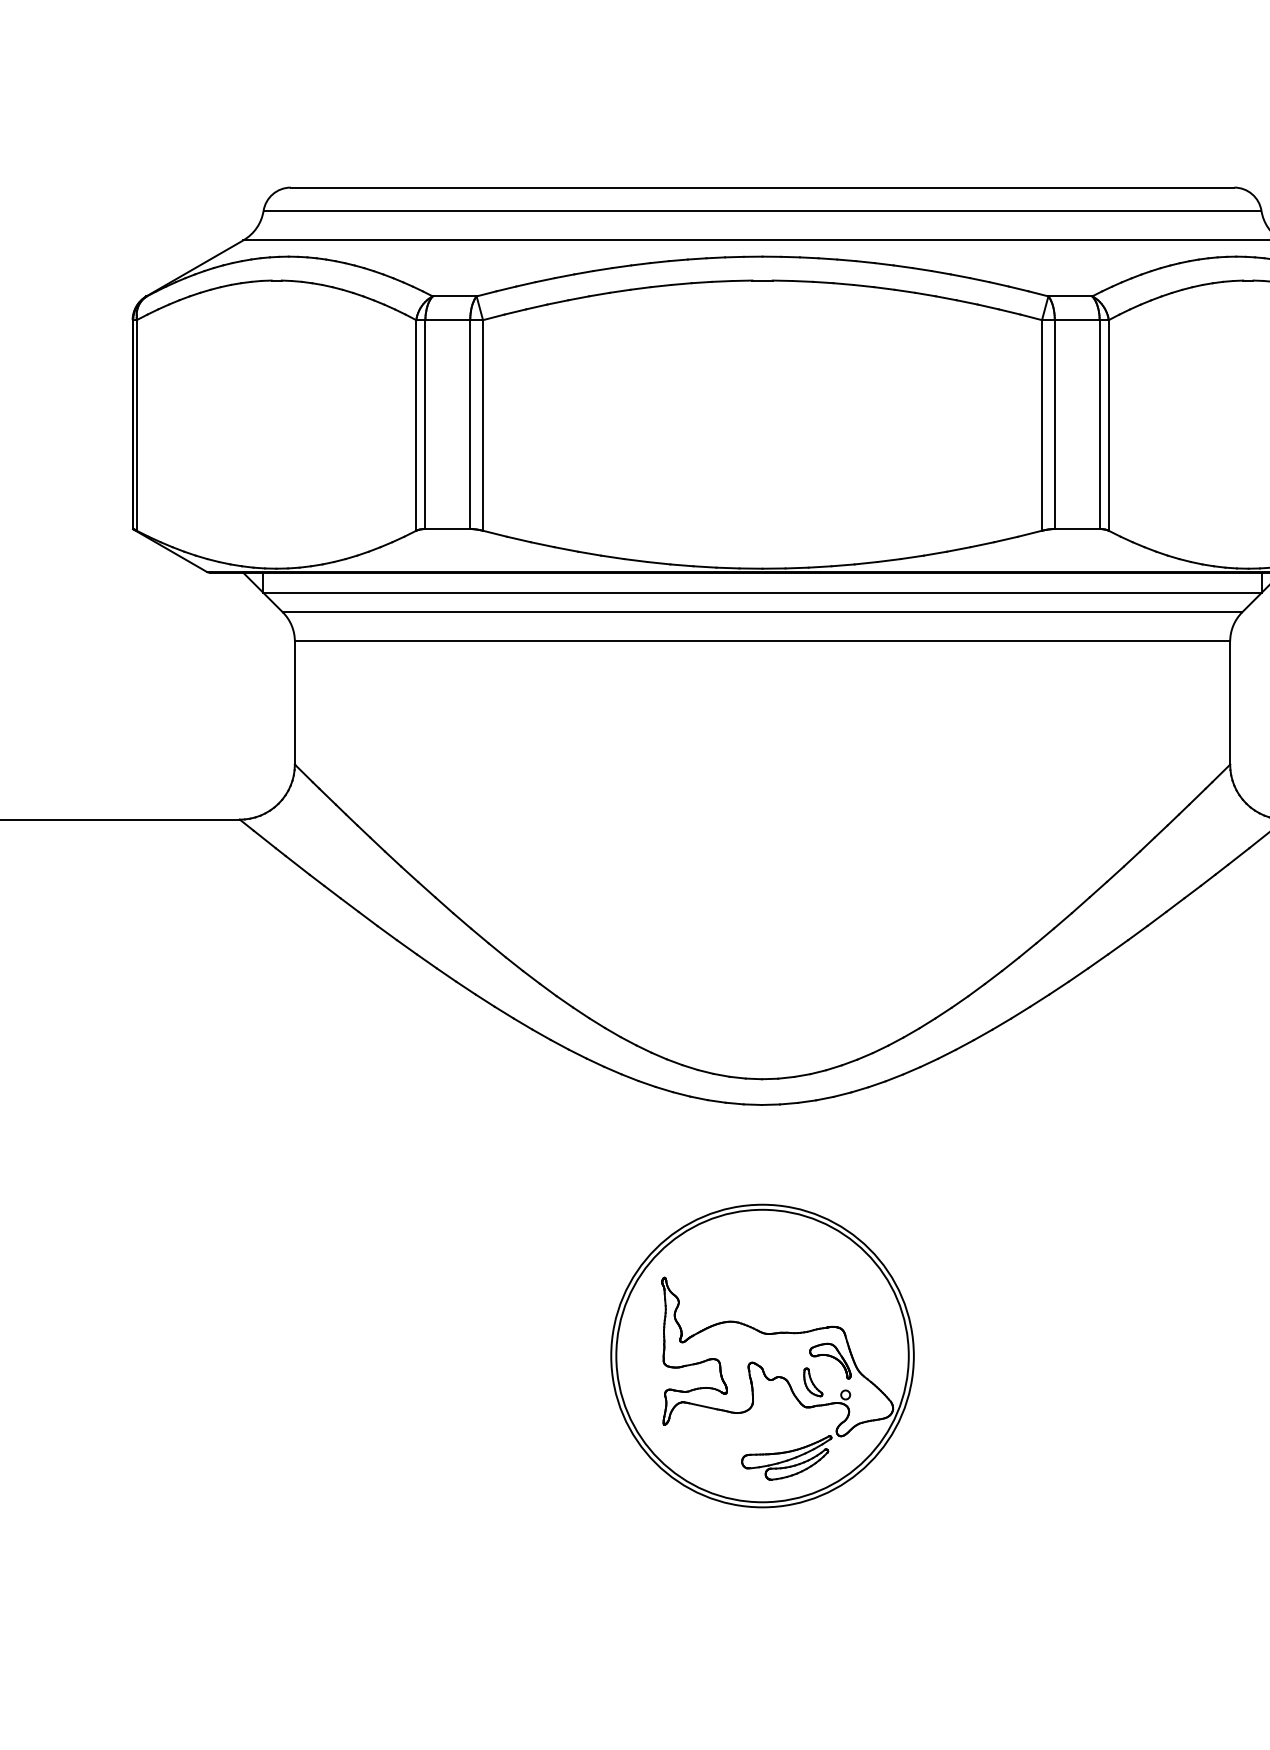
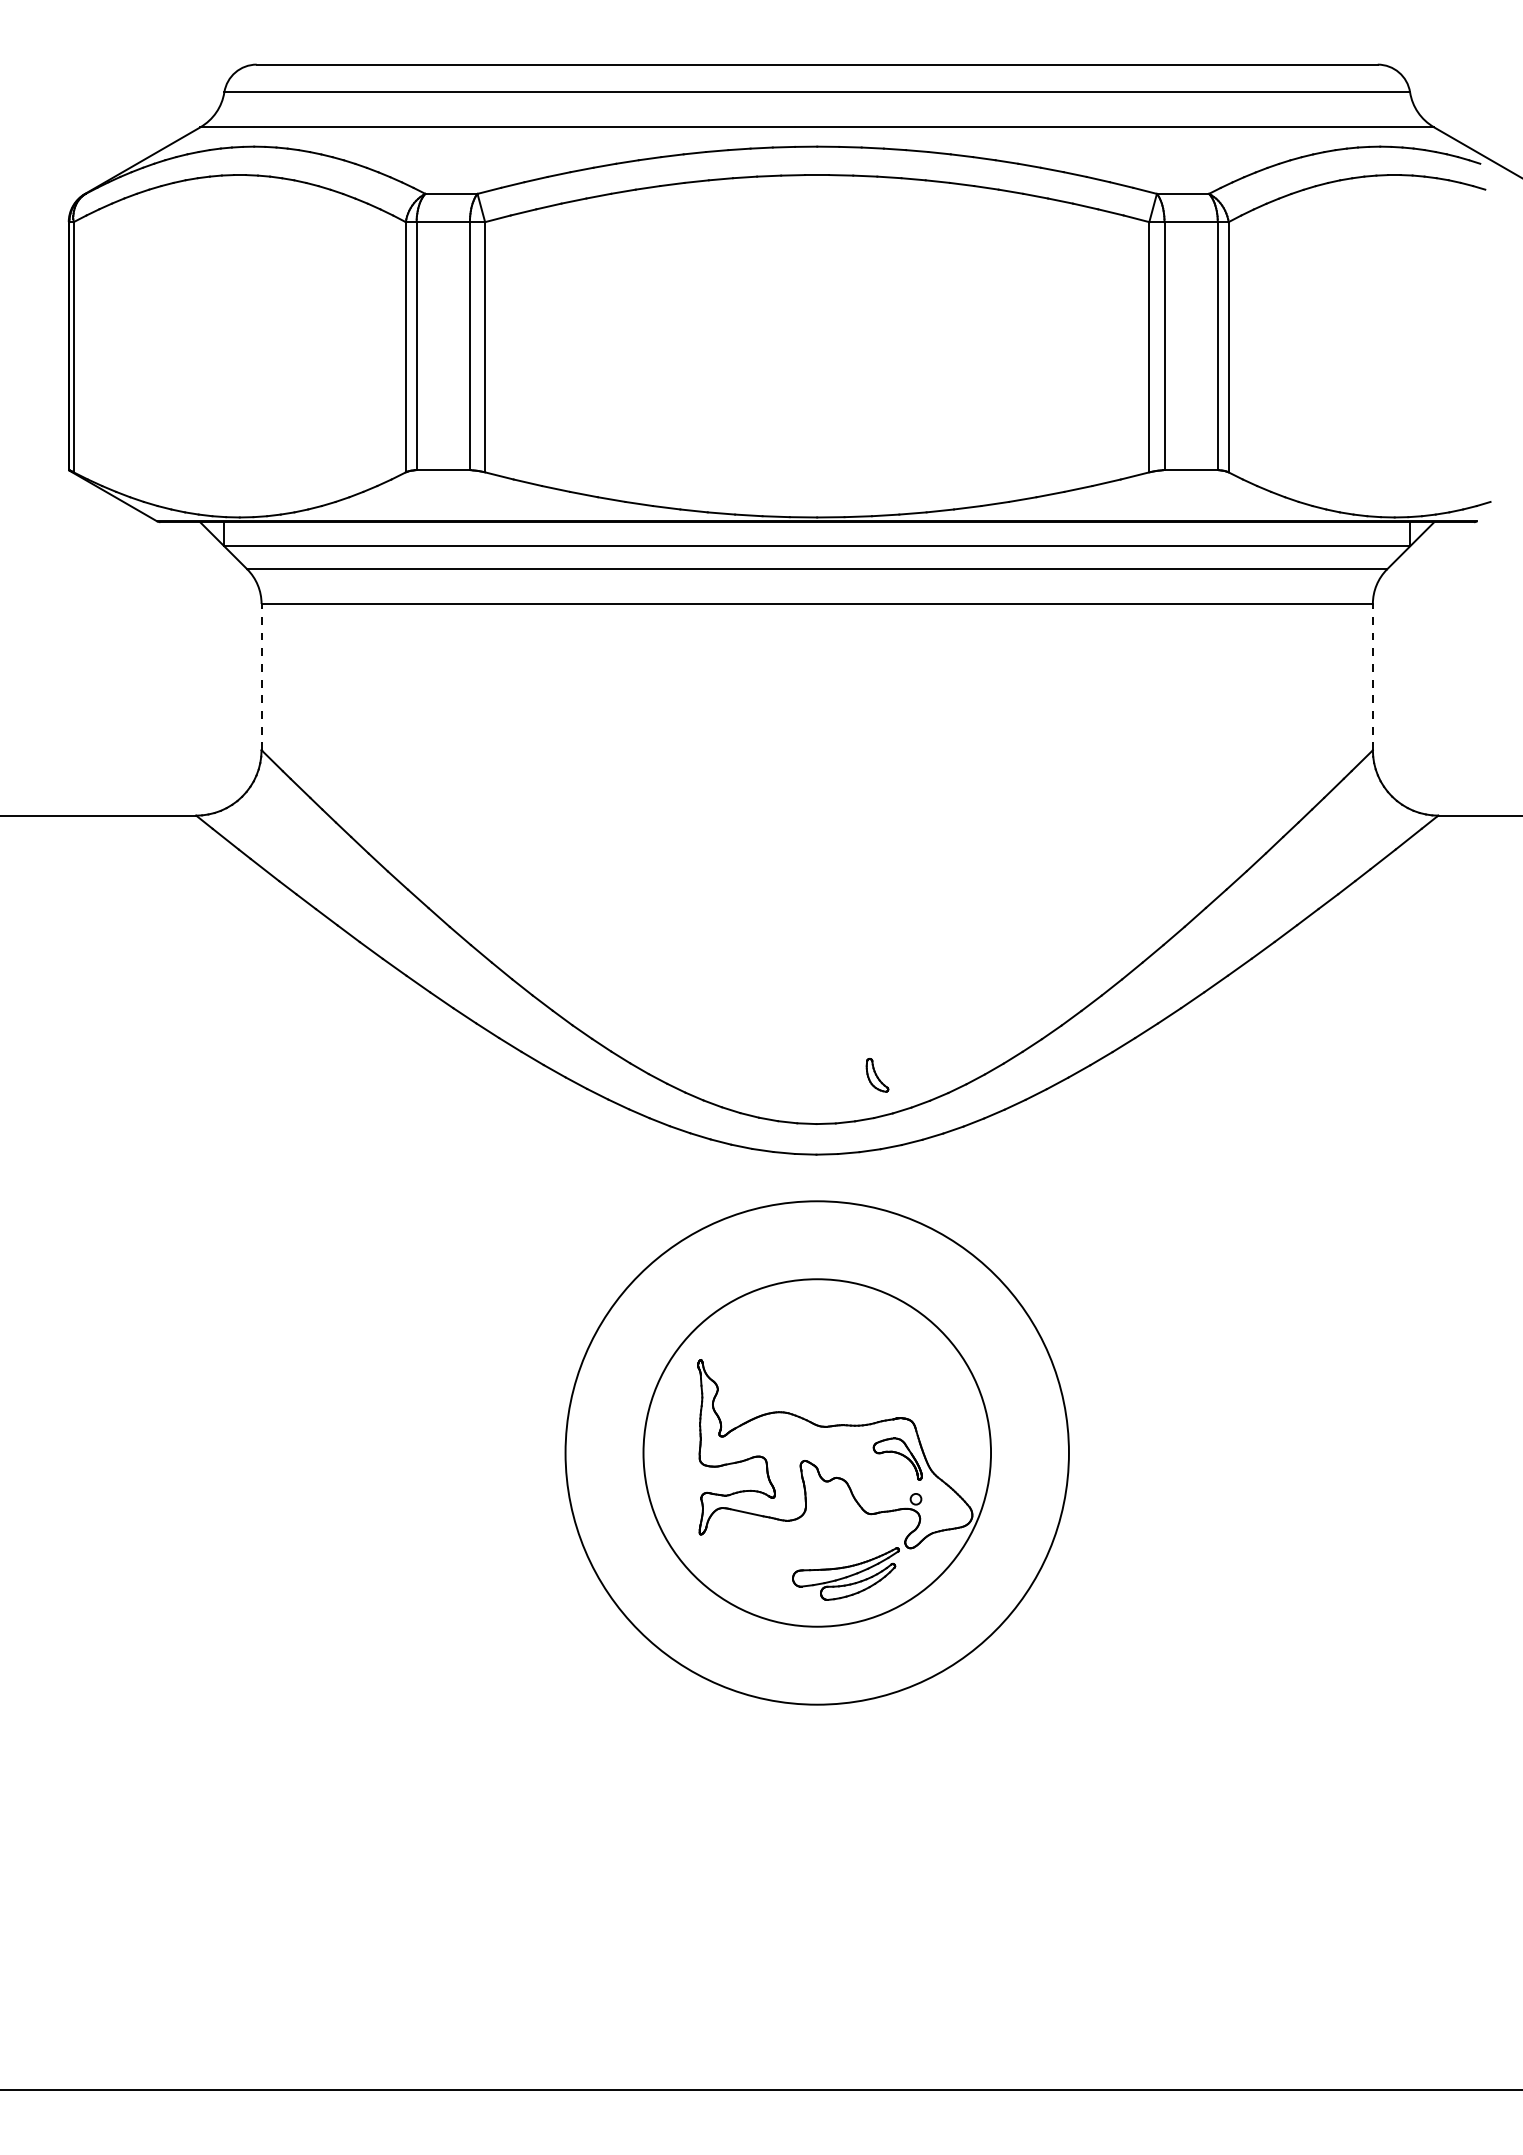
line: (294, 702) -> (261, 676), solid -> dashed
line: (1229, 702) -> (1372, 676), solid -> dashed
circle: (762, 1355) -> (817, 1452), size x1.4
part: (813, 1382) -> (877, 1075), moved

